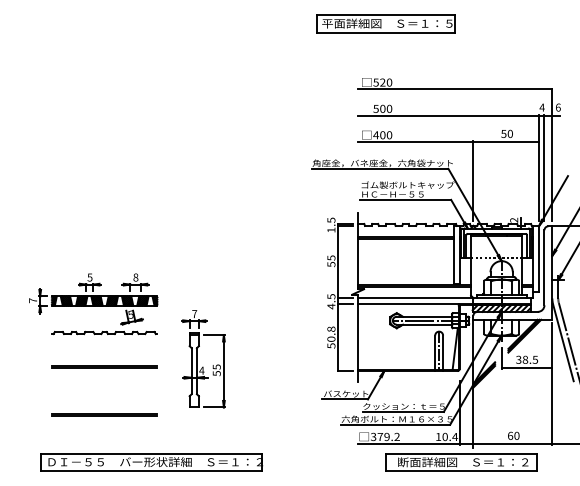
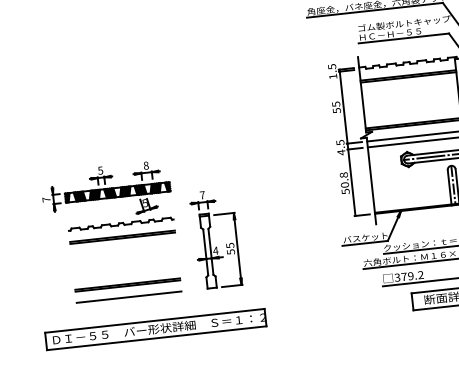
part: (93, 304) -> (106, 197), moved
part: (203, 359) -> (216, 239), moved
line: (104, 427) -> (128, 297), added
part: (151, 462) -> (155, 329), moved

